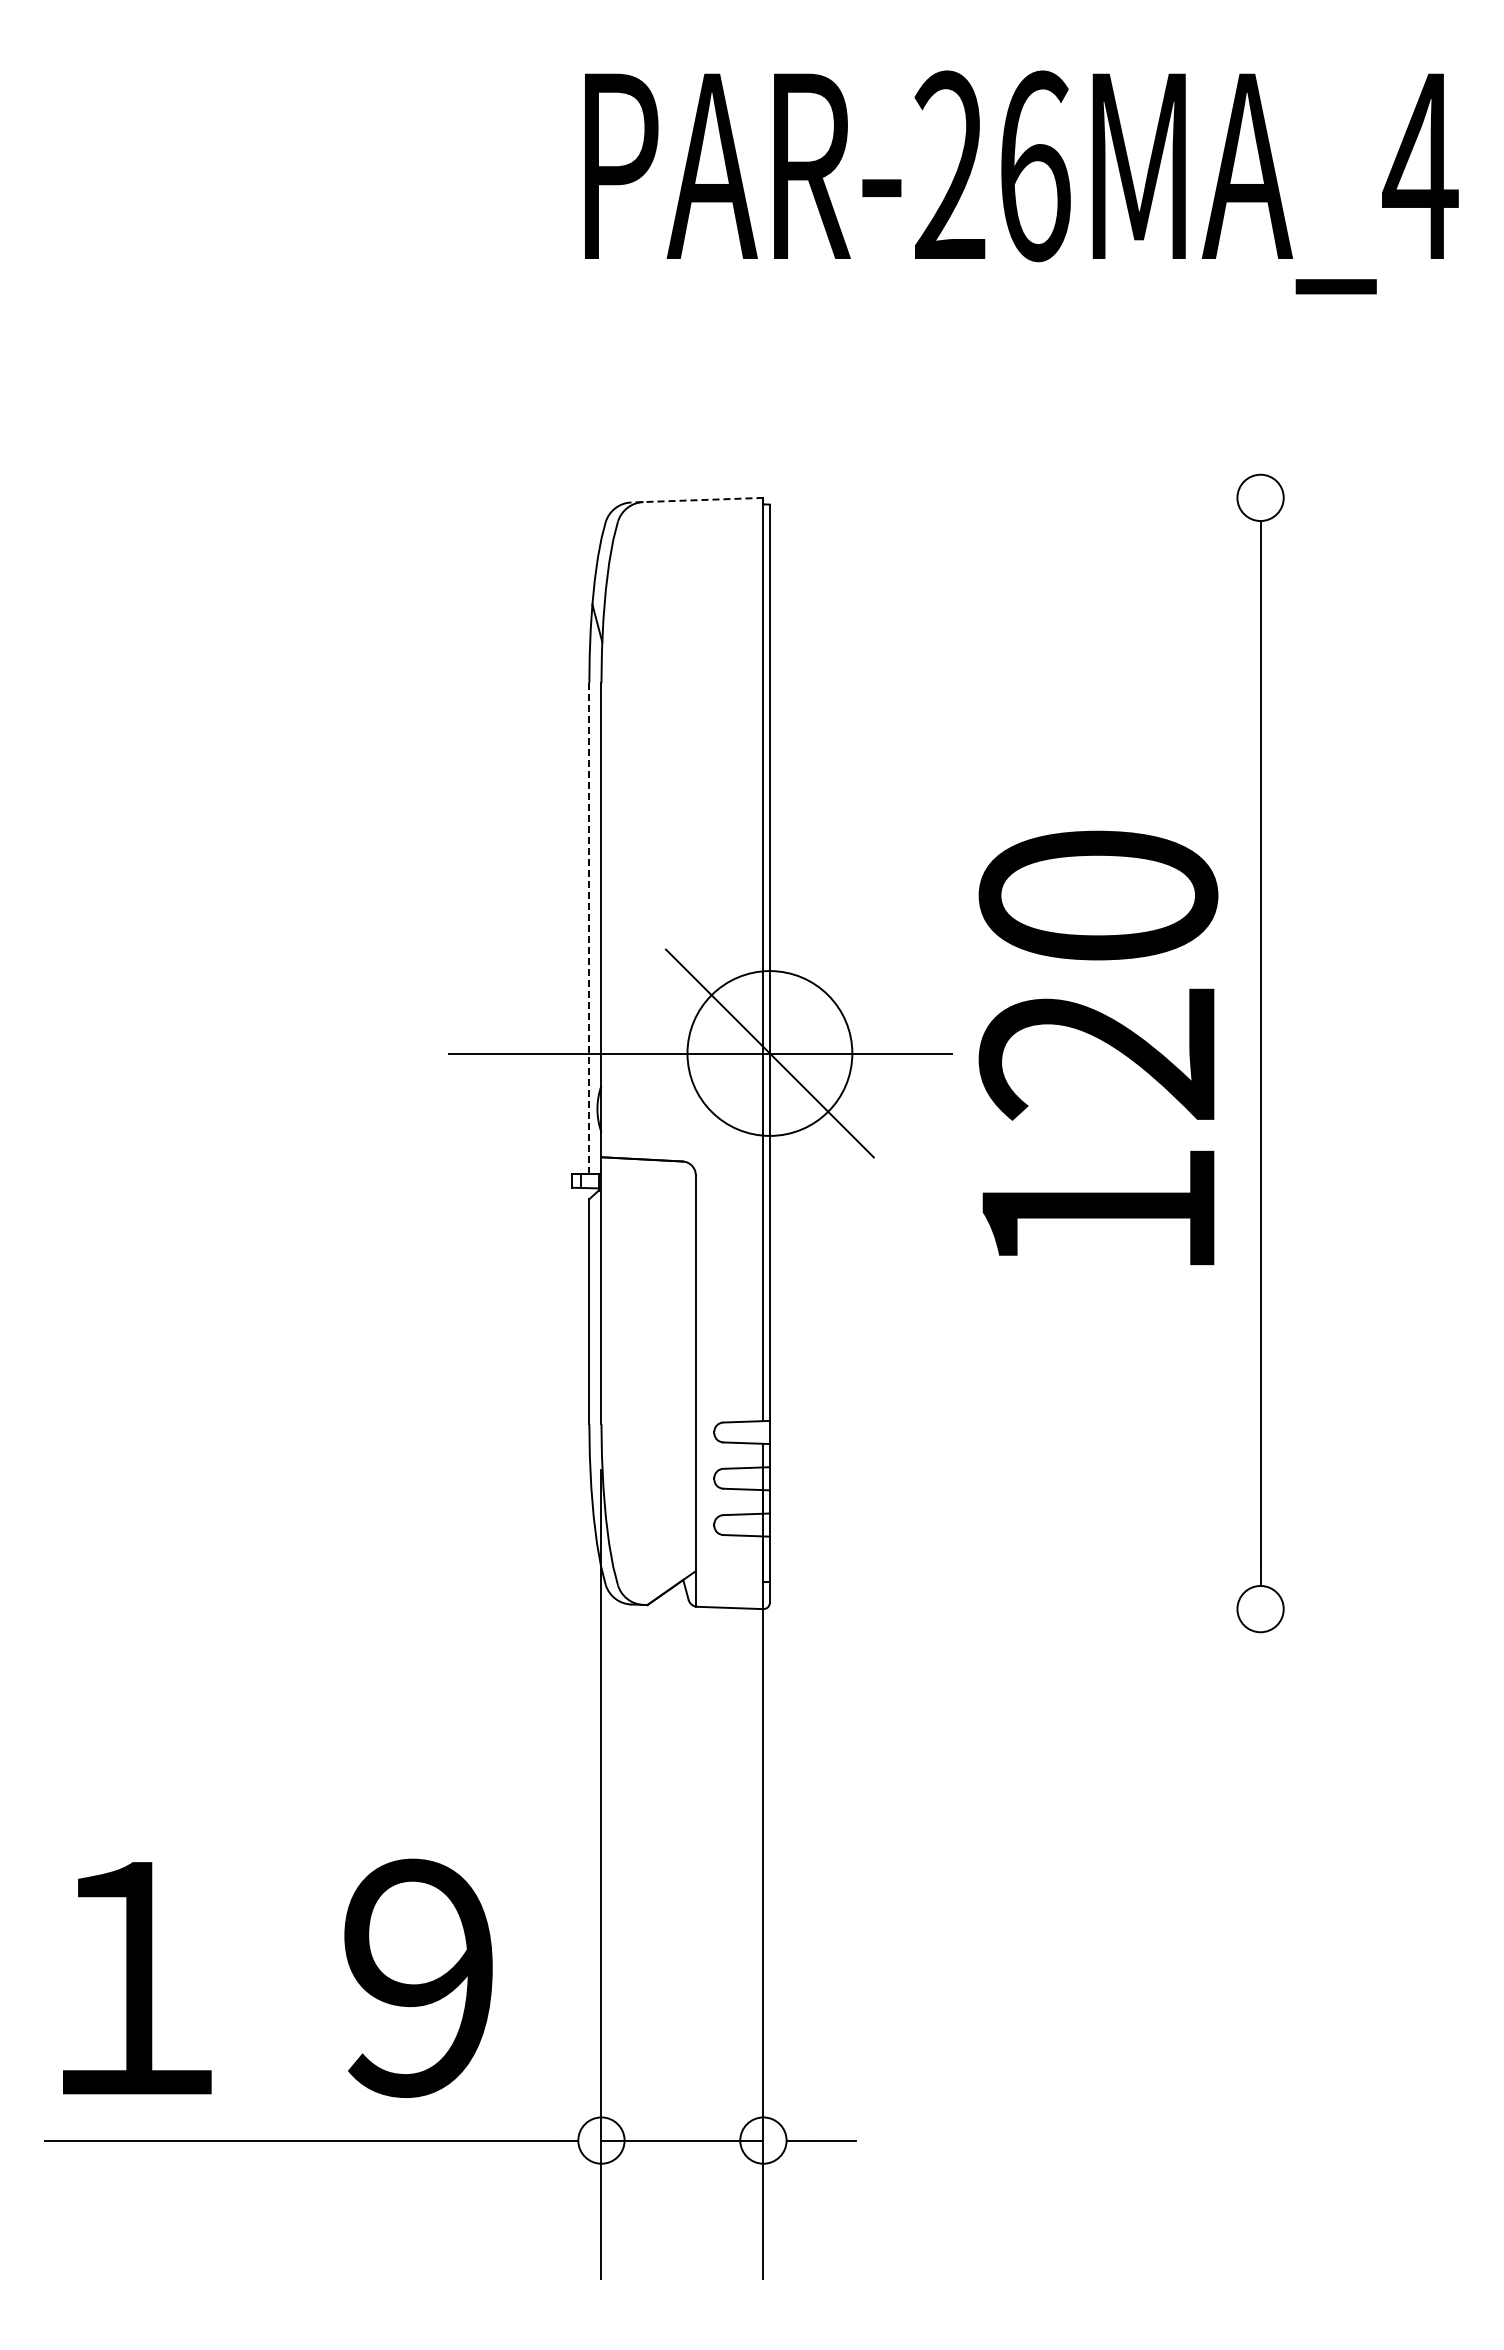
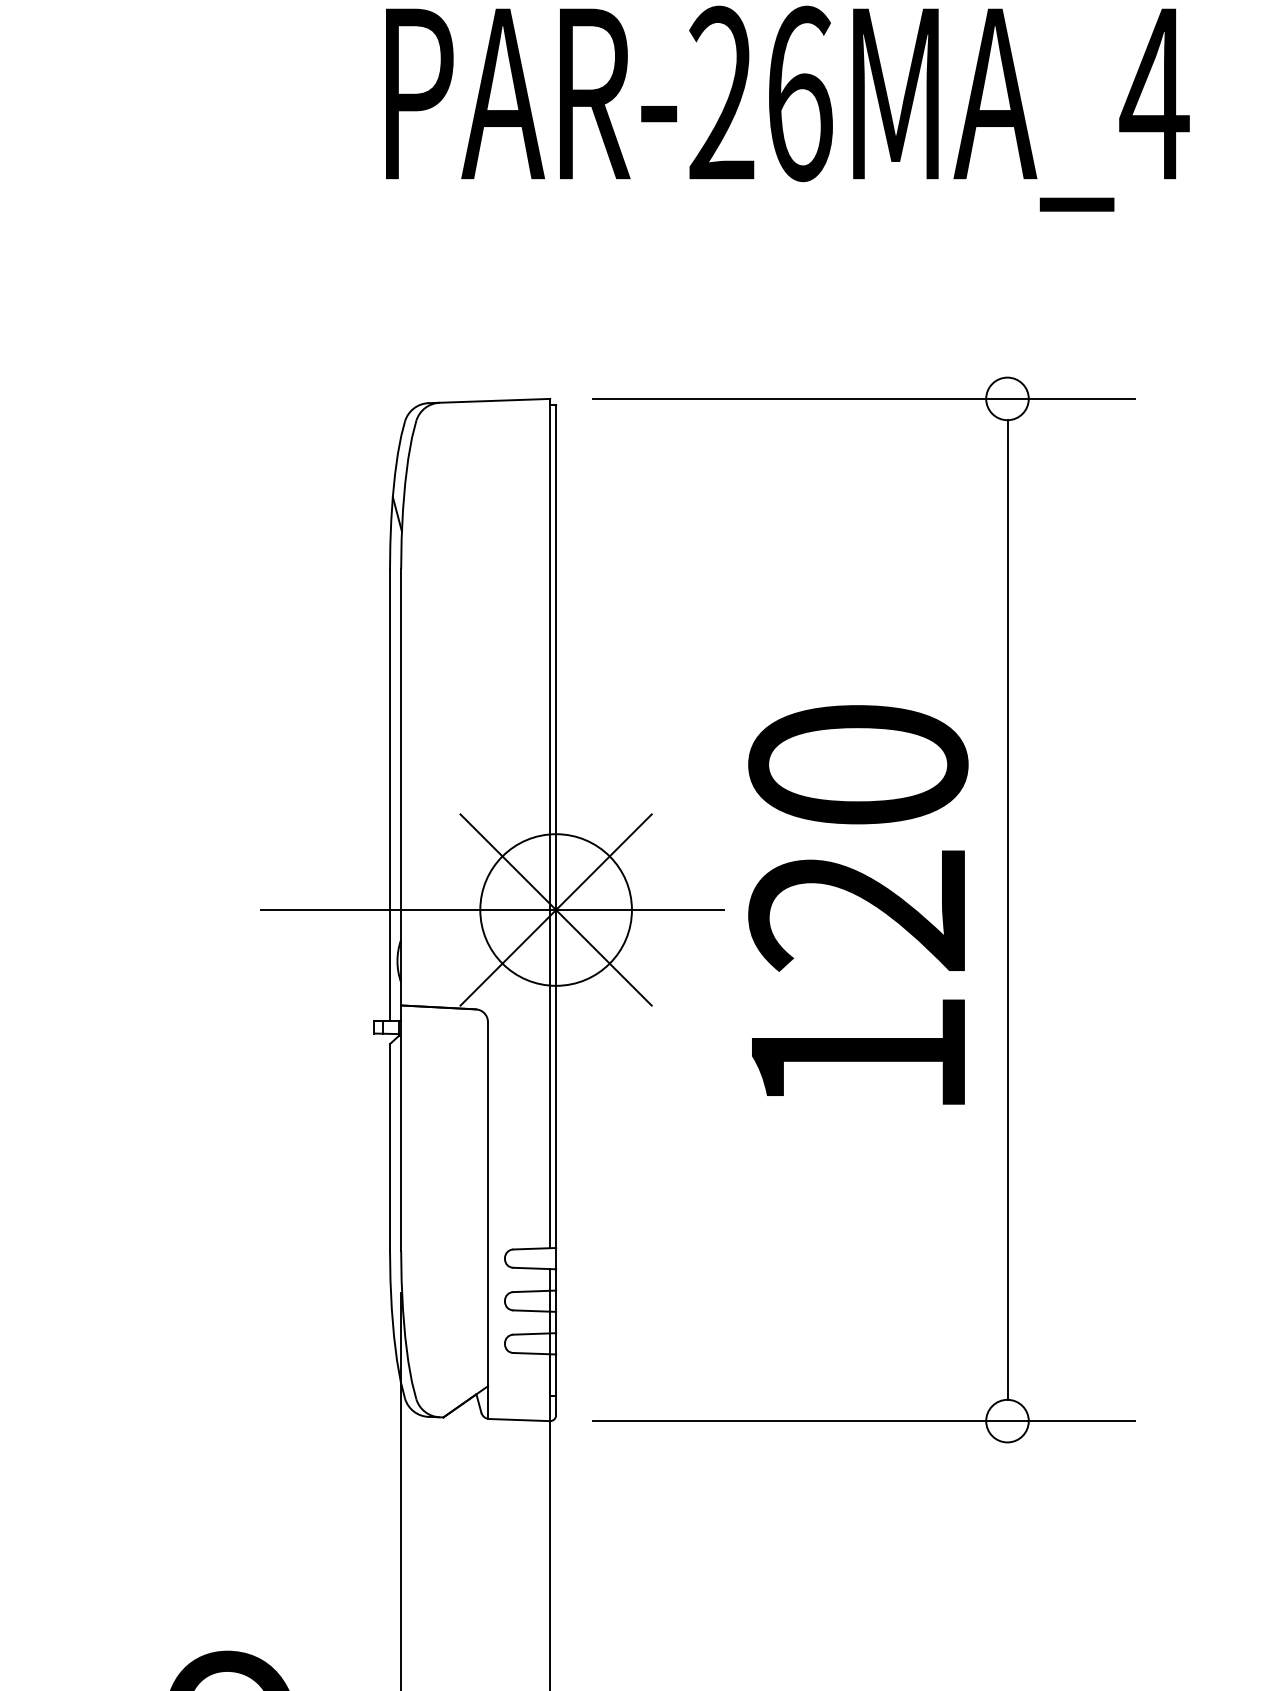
line: (1104, 497) -> (863, 398), added
line: (696, 500) -> (488, 401), dashed -> solid
line: (589, 927) -> (390, 794), dashed -> solid
line: (769, 1053) -> (555, 910), added
line: (1104, 1609) -> (863, 1421), added

